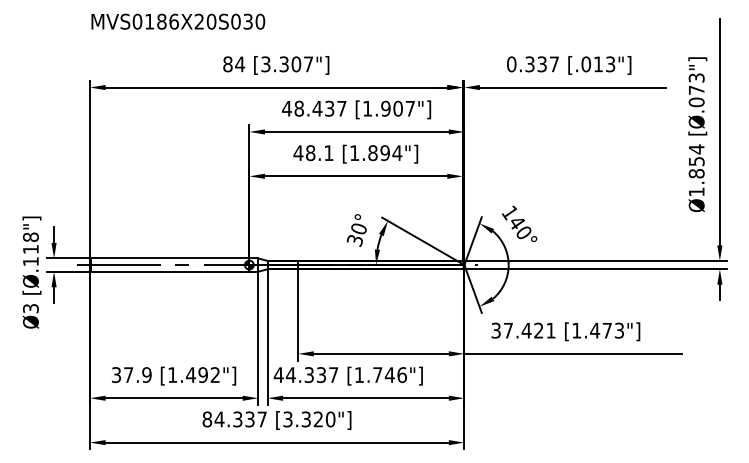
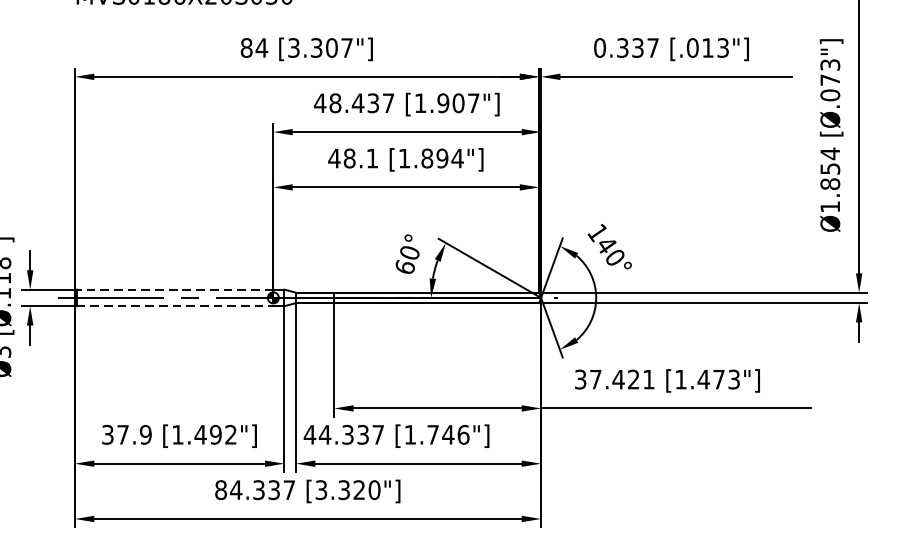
text: (354, 240) -> (404, 267), 30° -> 60°
line: (169, 258) -> (173, 289), solid -> dashed
line: (170, 271) -> (175, 305), solid -> dashed

